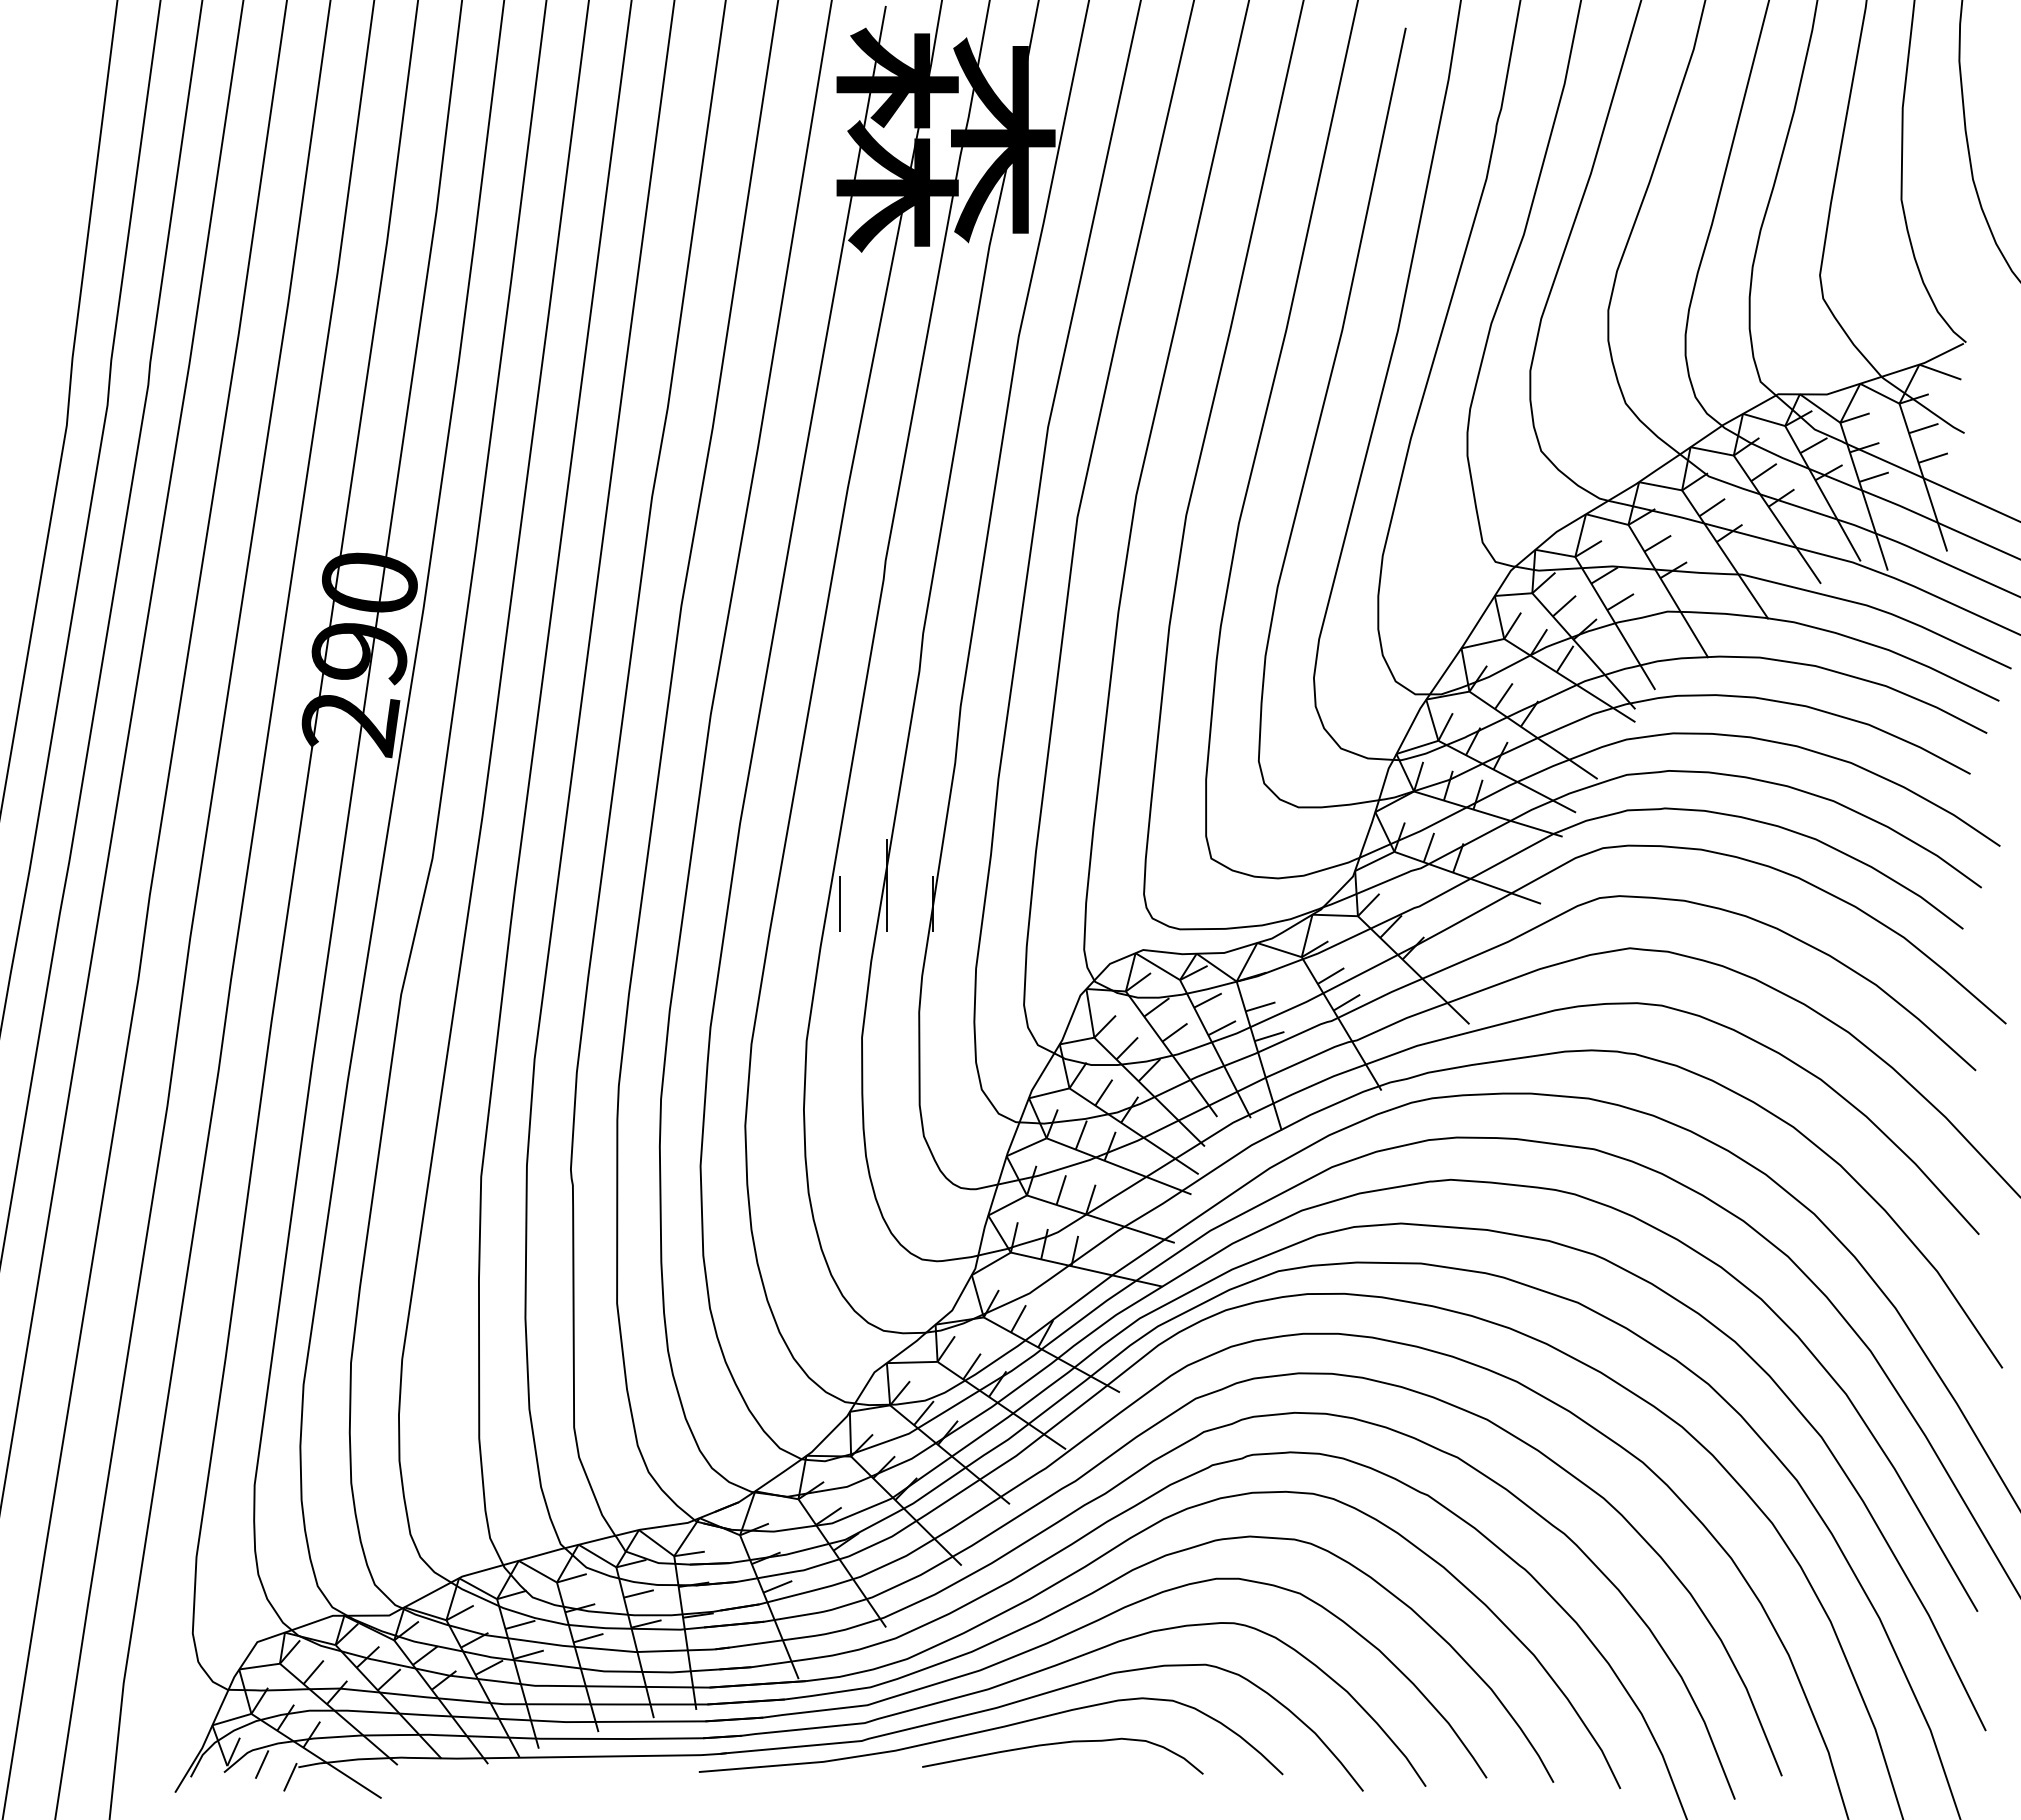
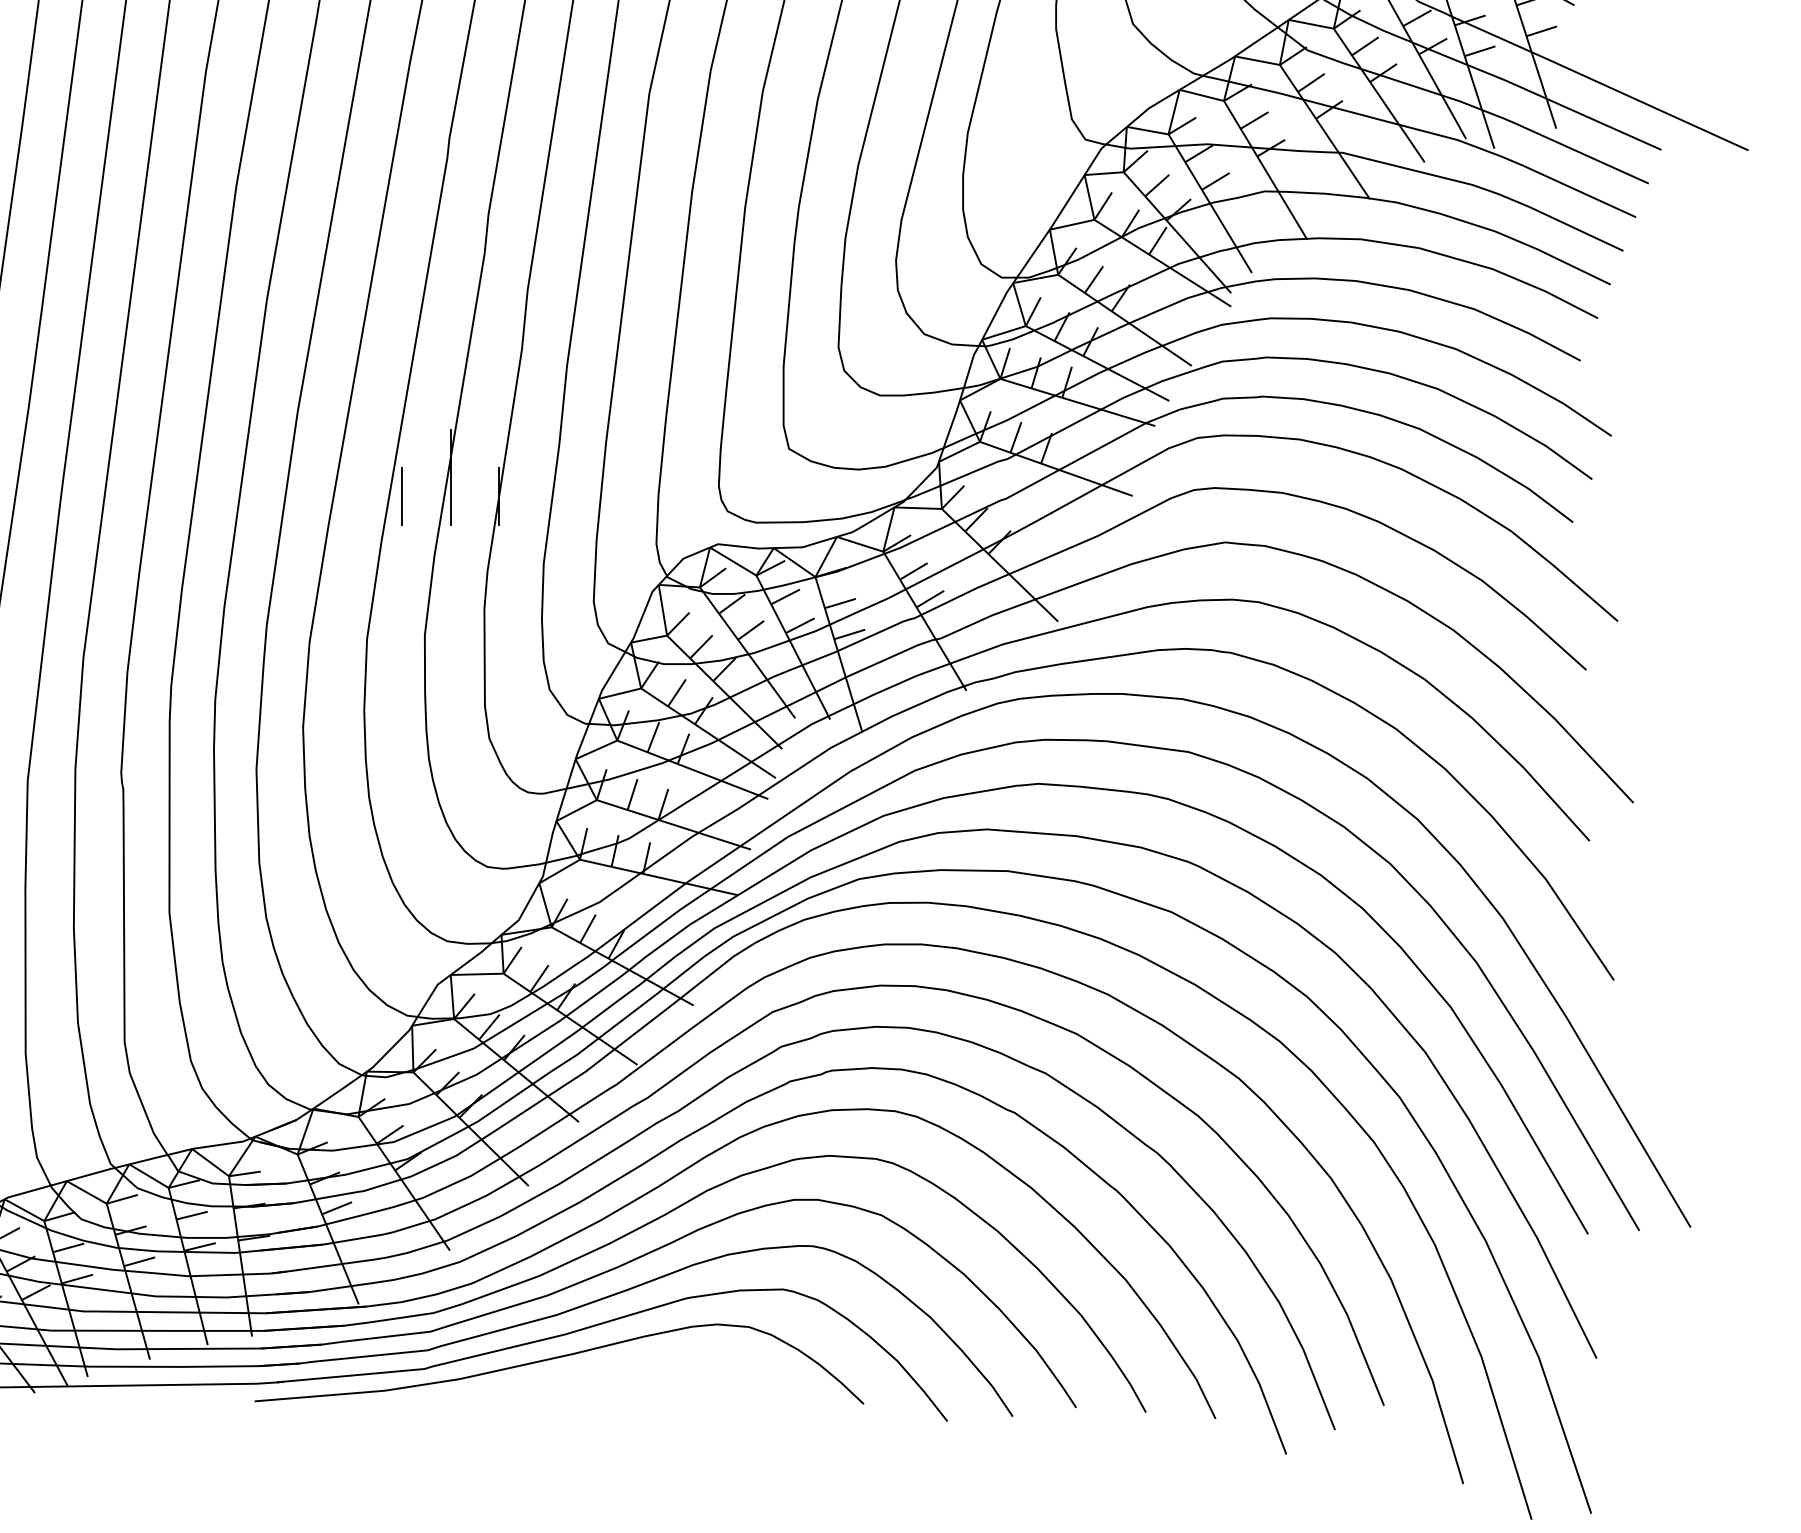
curve: (1058, 1744) -> (629, 1372), removed

